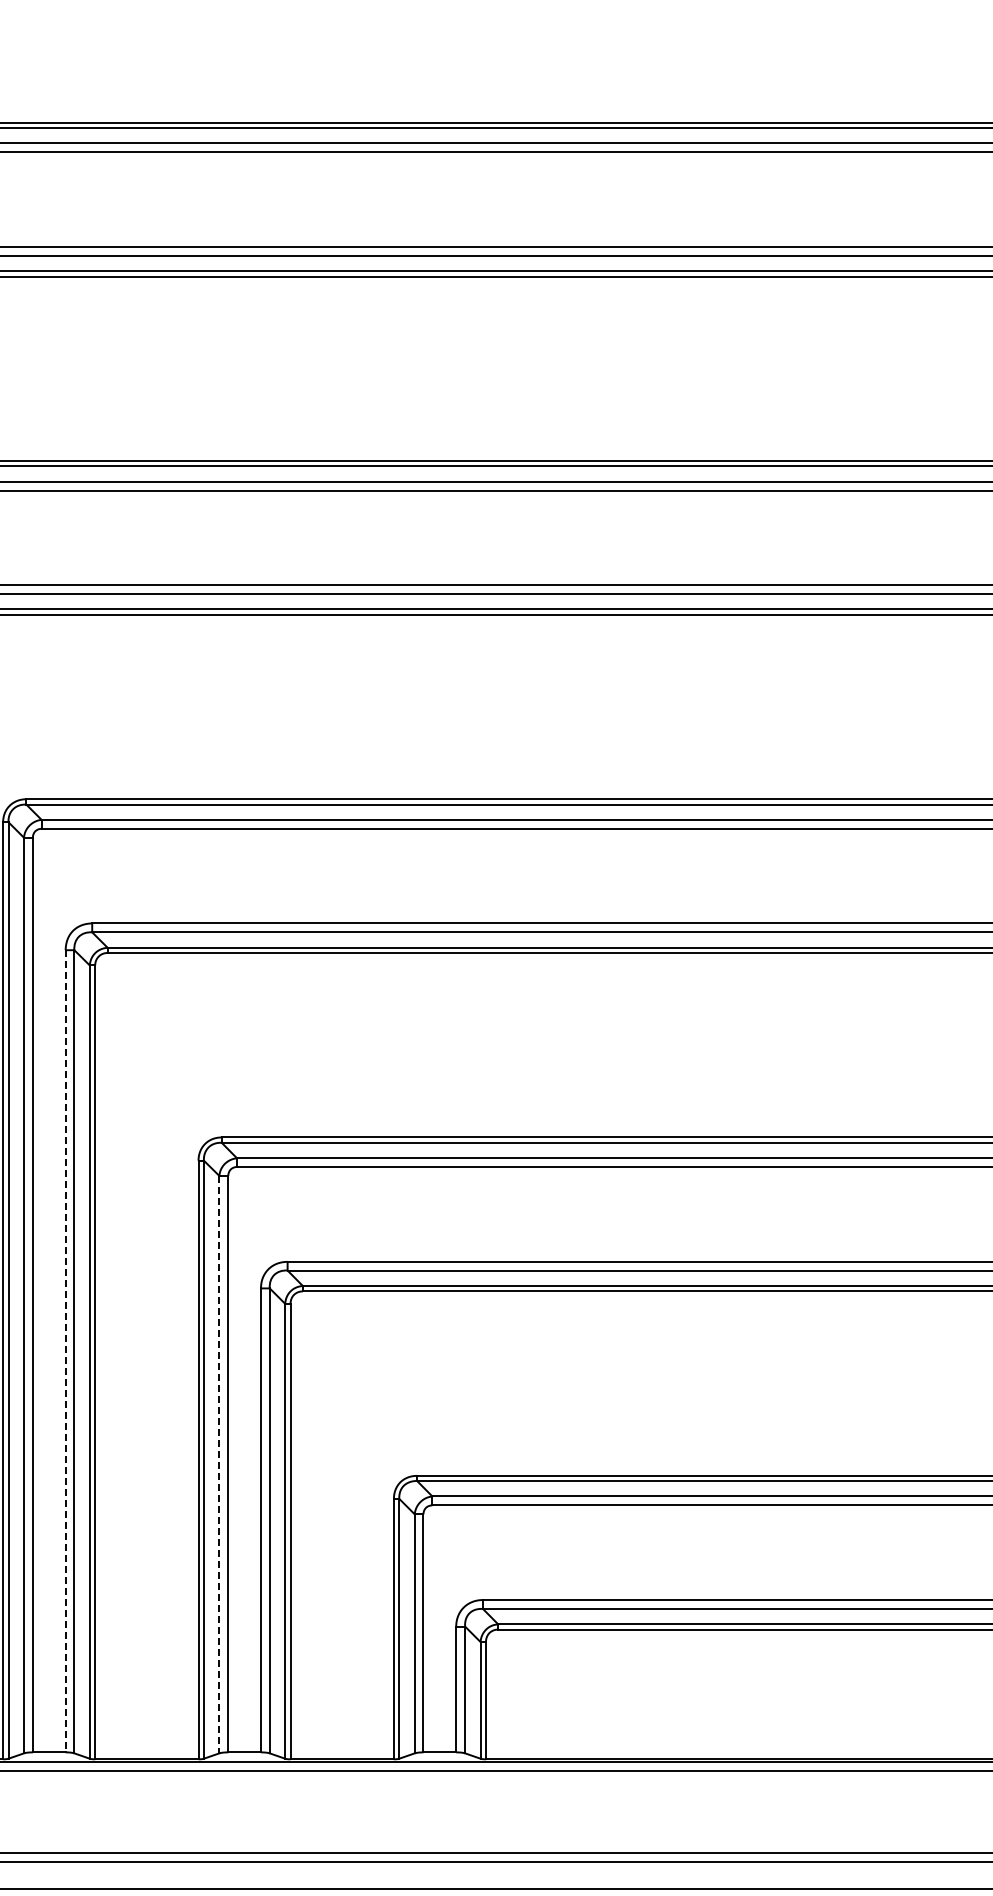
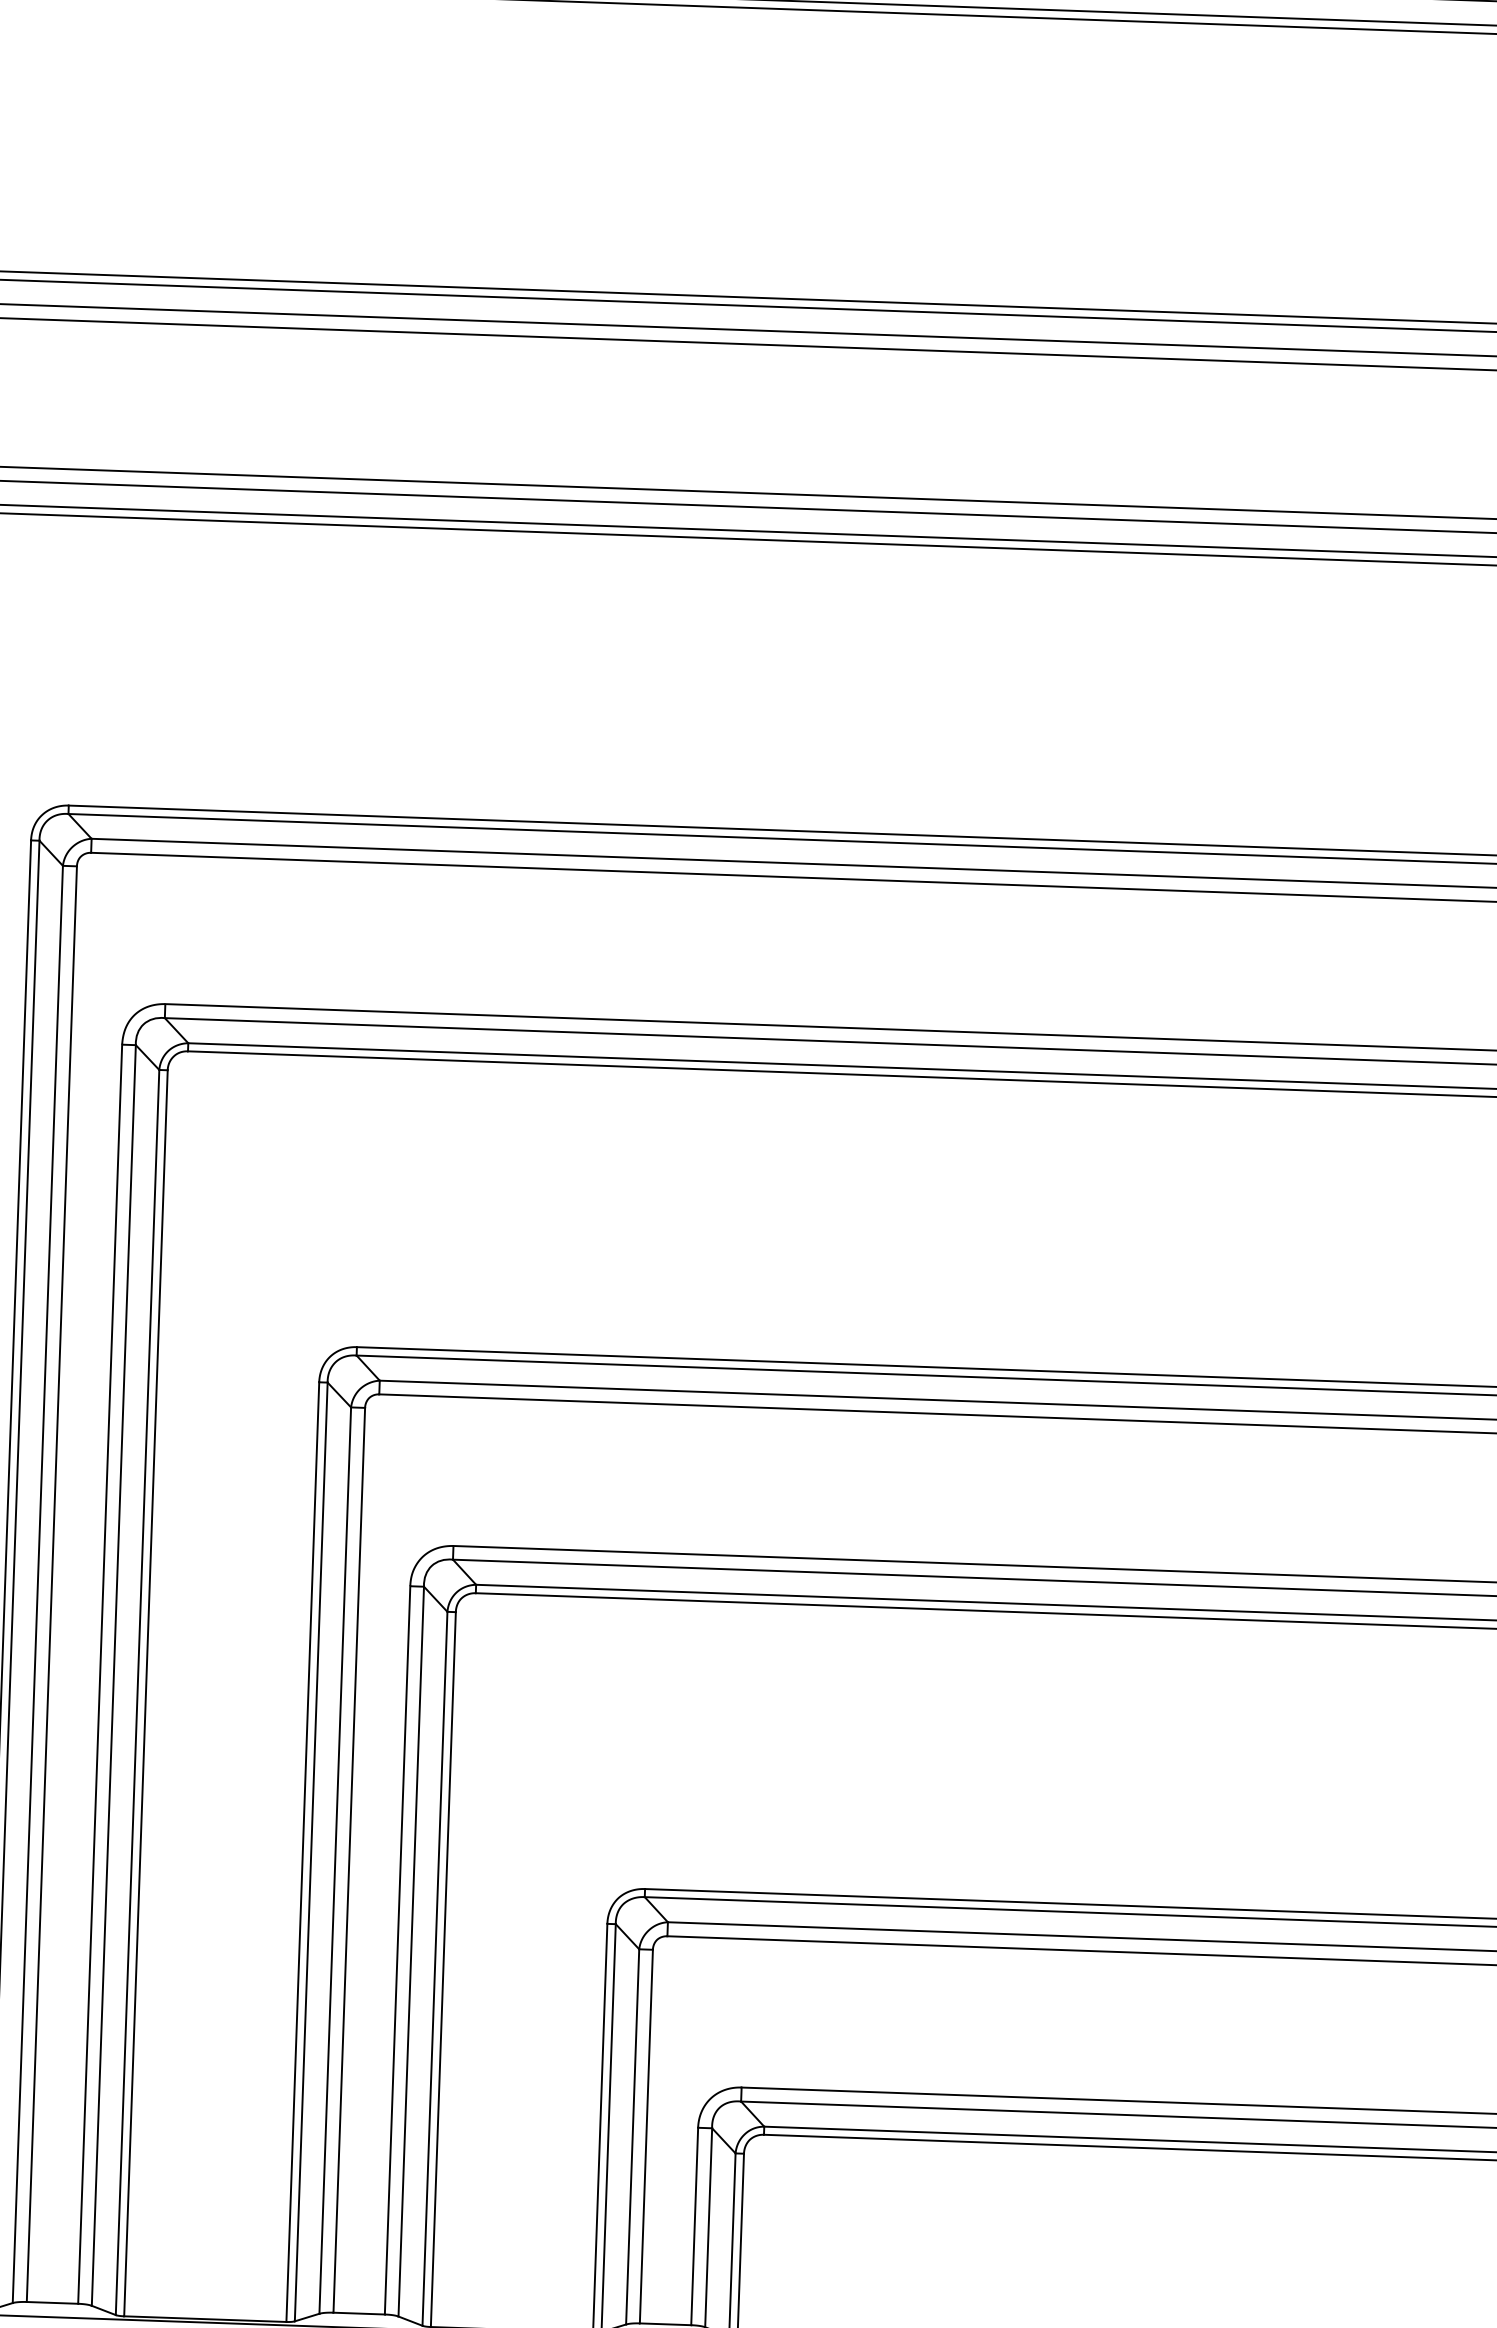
line: (65, 1351) -> (99, 1674), dashed -> solid
line: (219, 1464) -> (335, 1860), dashed -> solid

